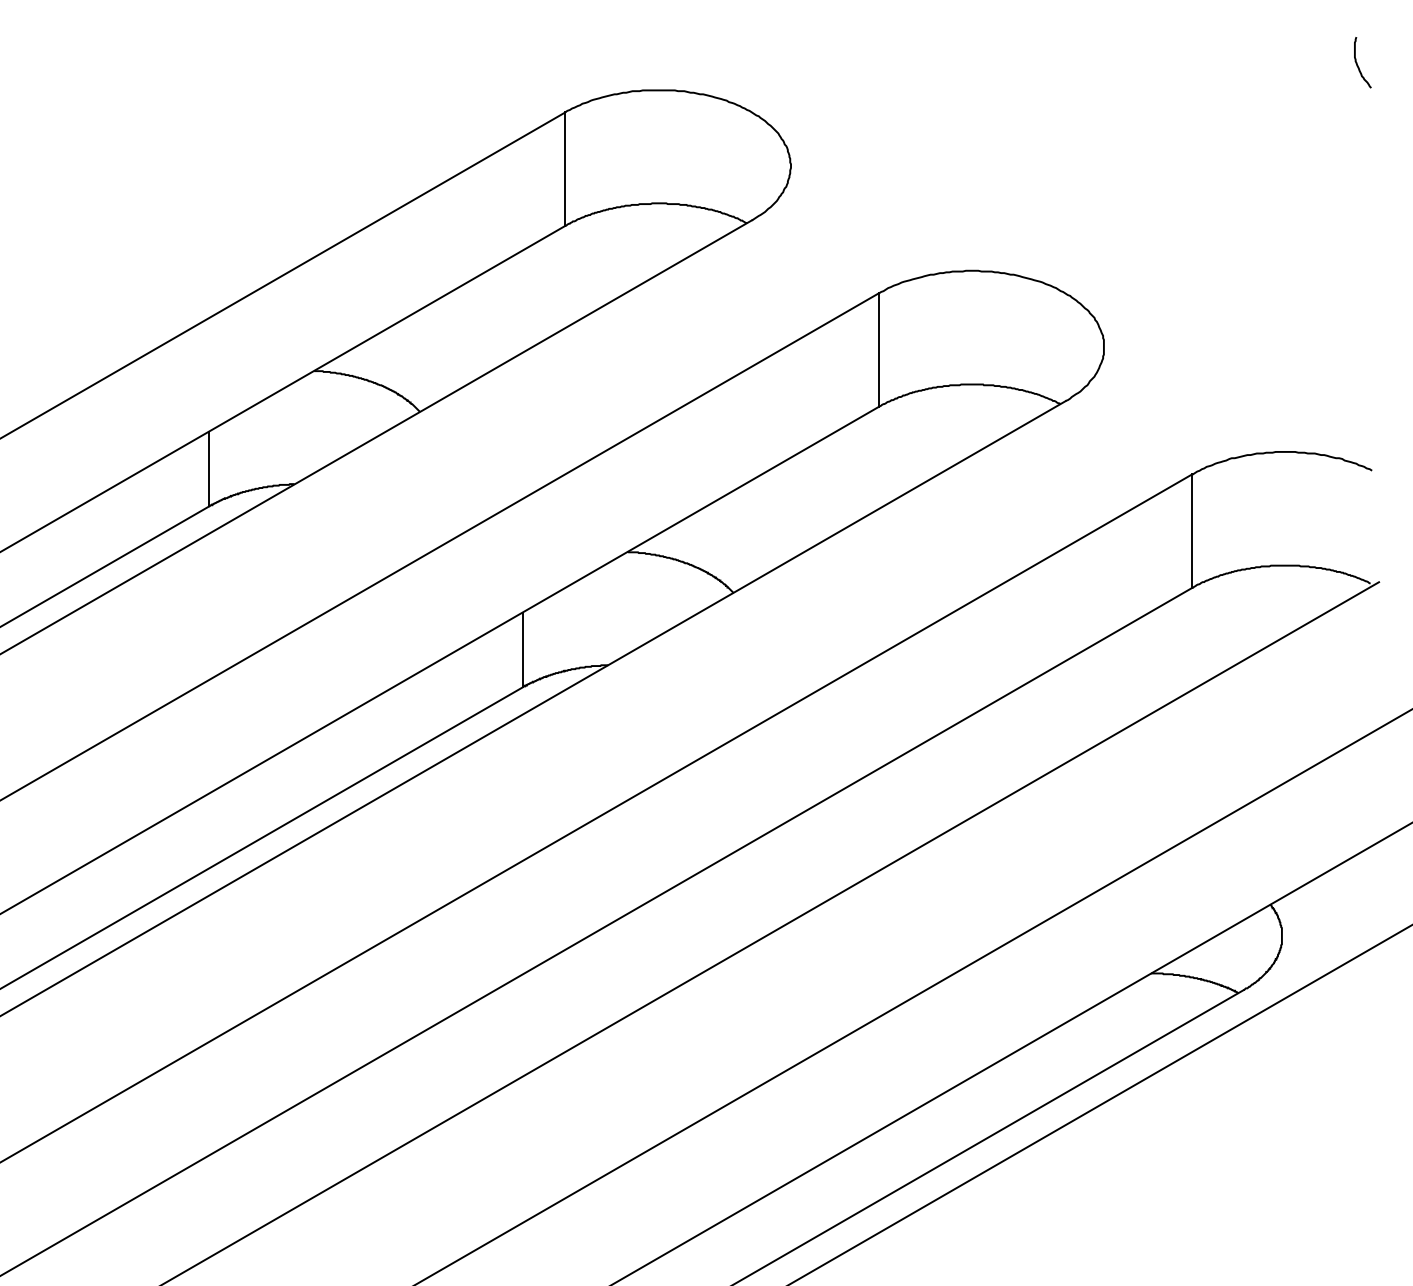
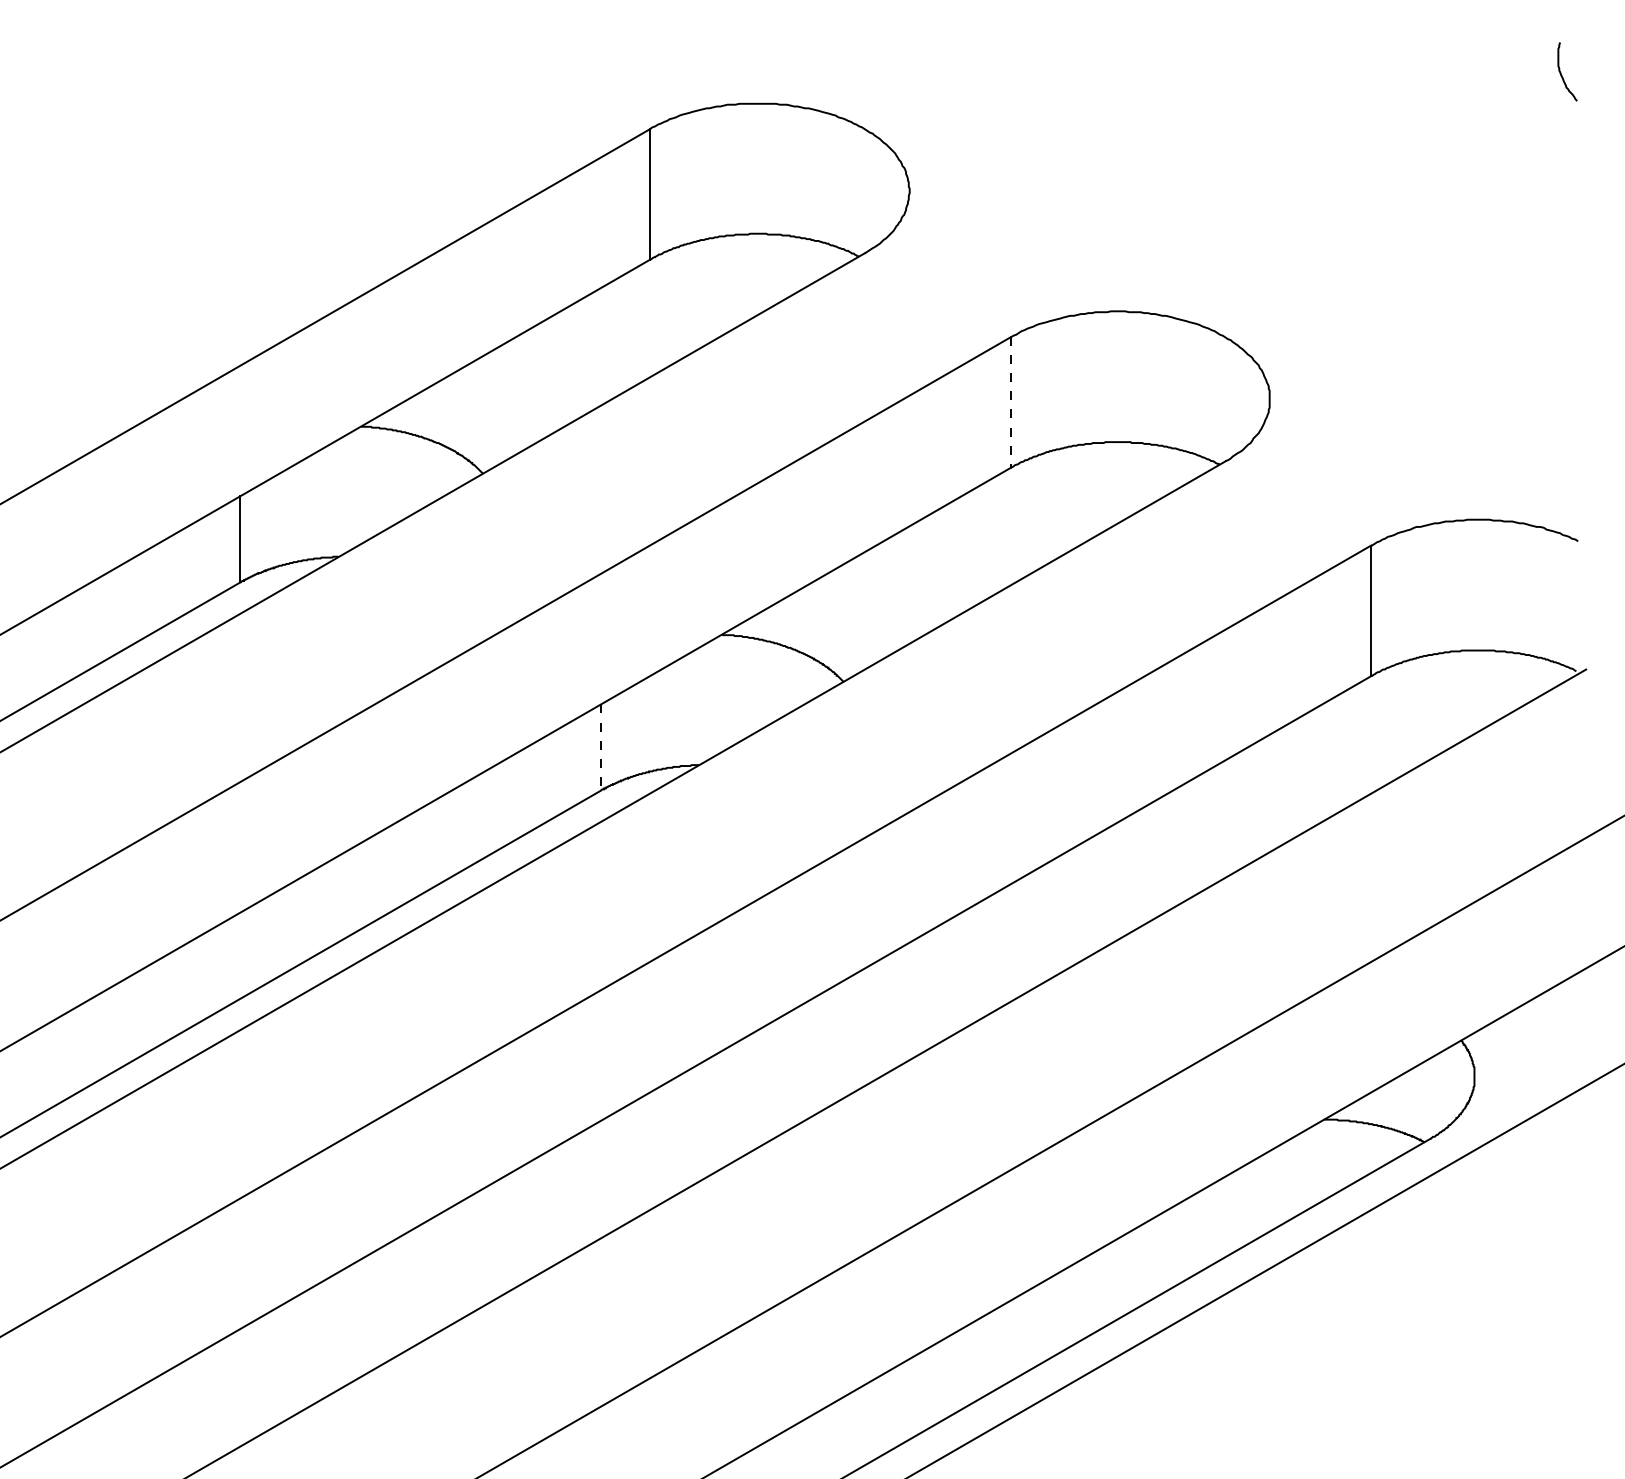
line: (878, 350) -> (1010, 403), solid -> dashed
line: (522, 650) -> (600, 748), solid -> dashed

